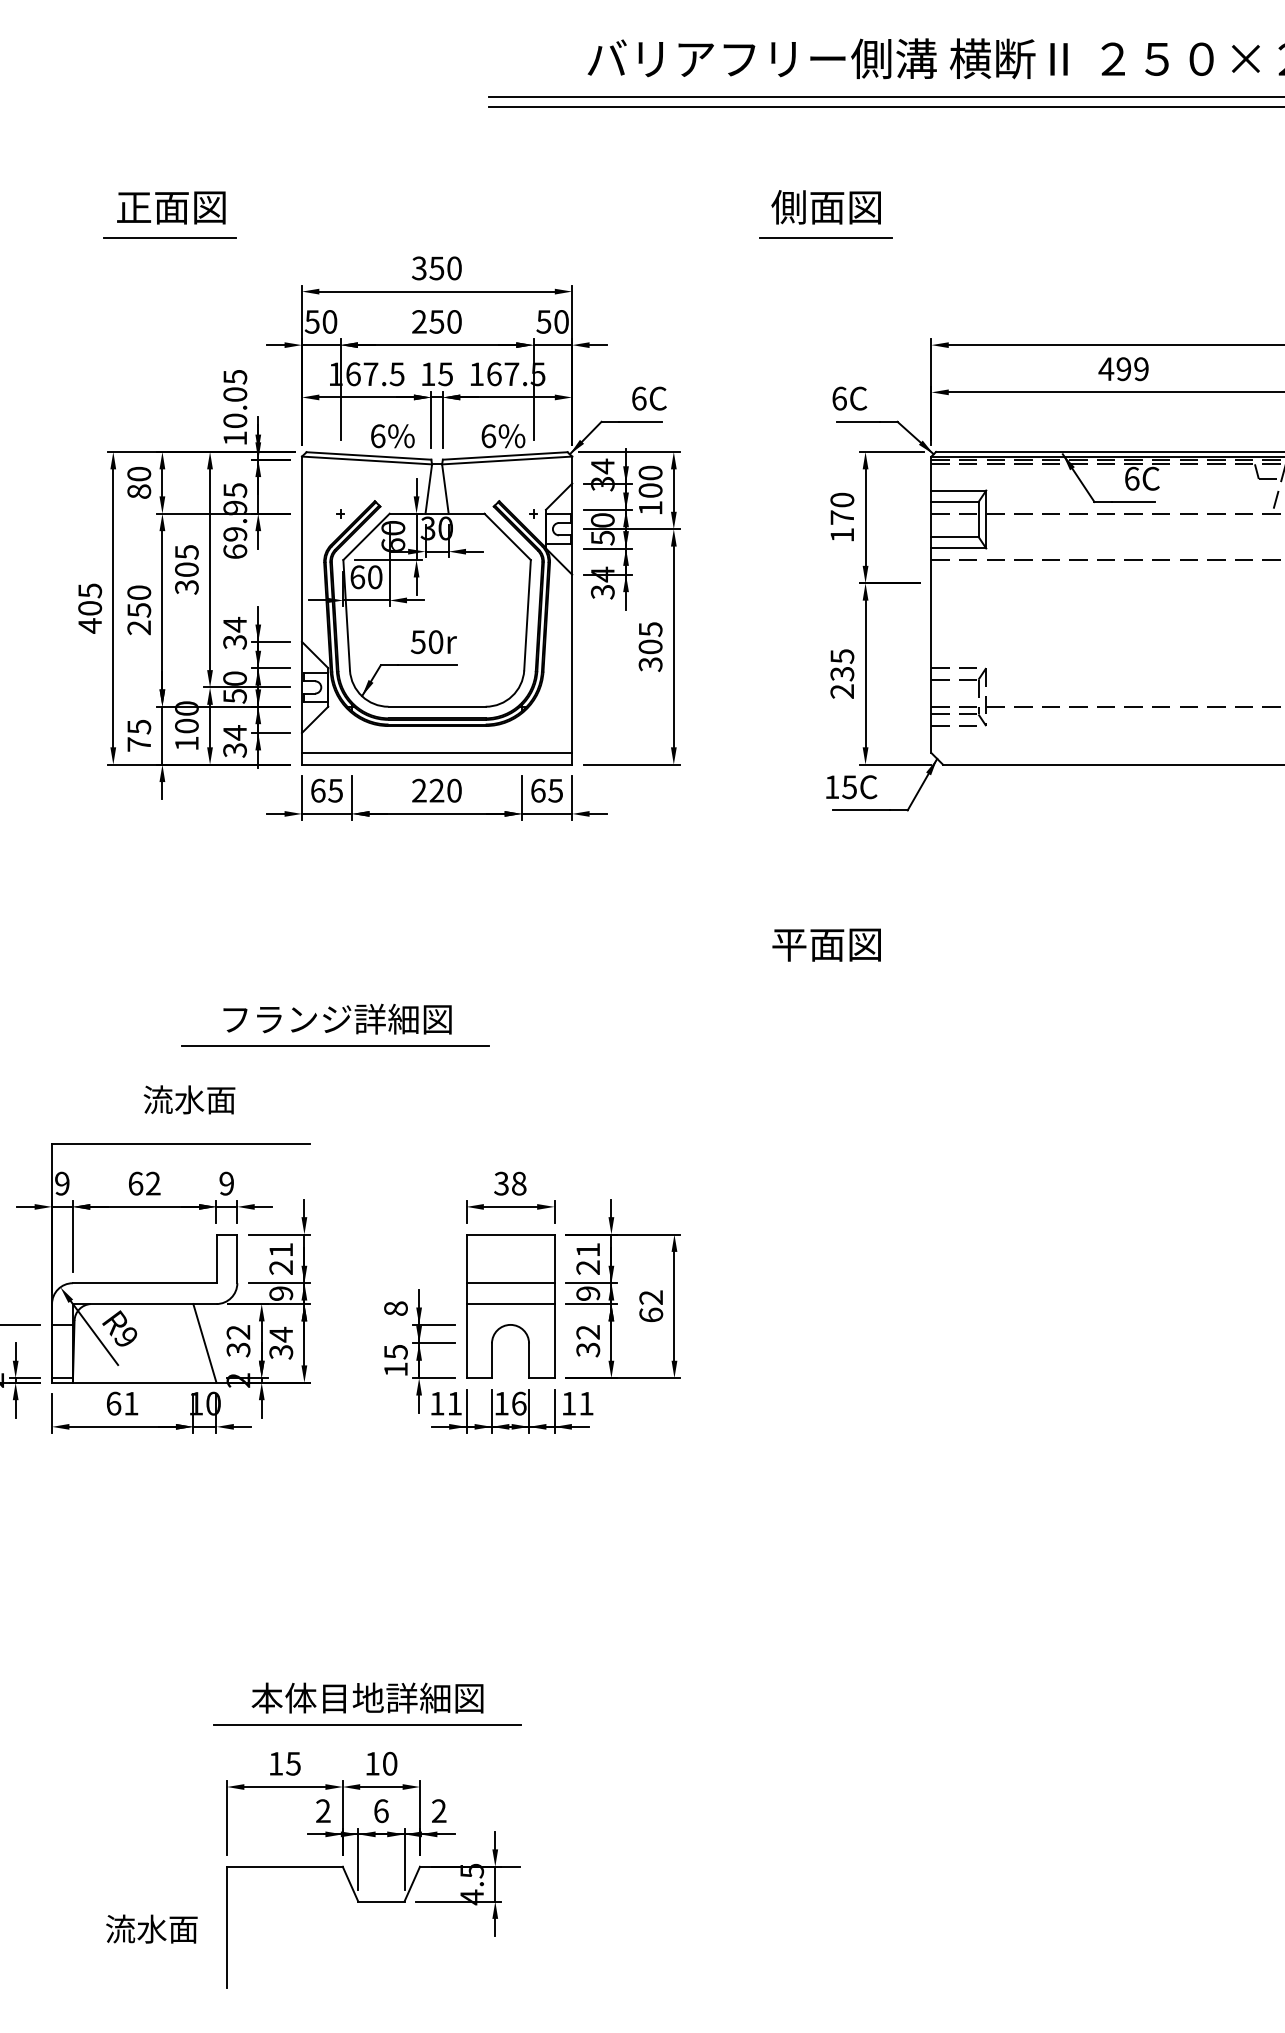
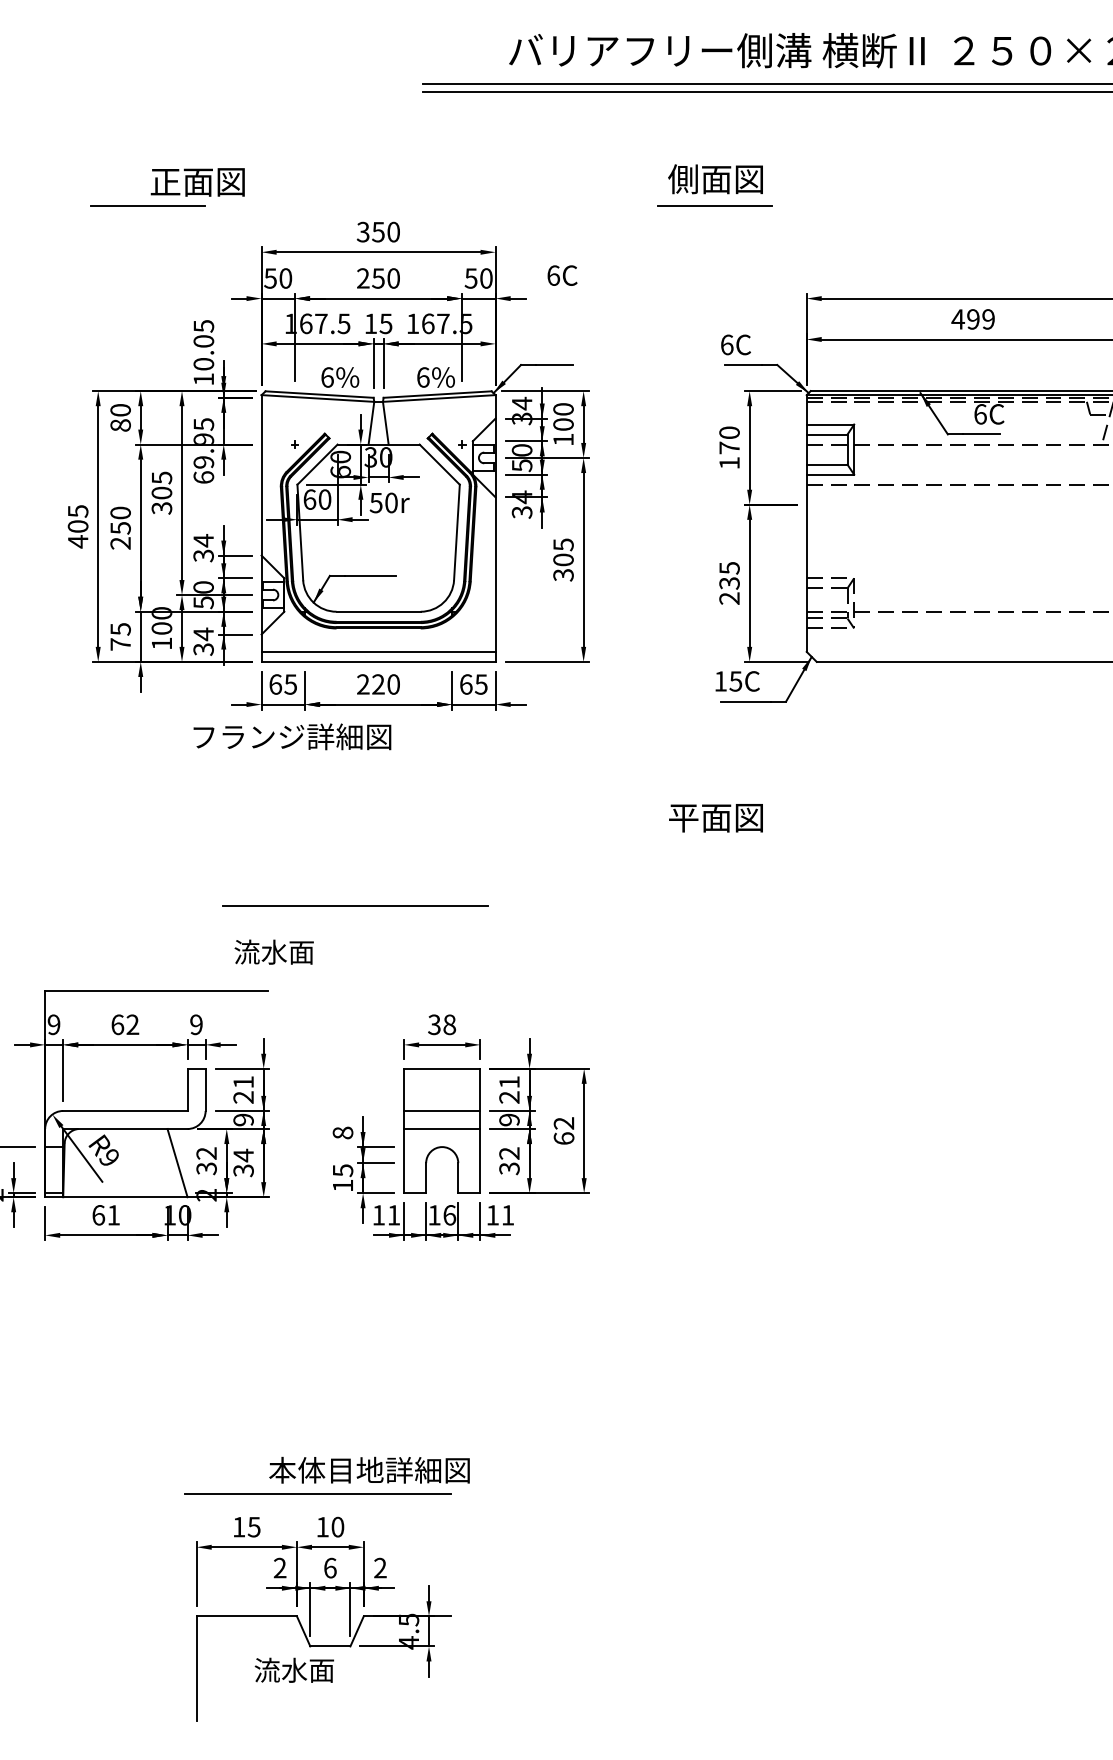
text: (171, 207) -> (197, 182), moved
text: (649, 398) -> (562, 275), moved
text: (433, 642) -> (389, 503), moved
text: (337, 1018) -> (292, 736), moved
line: (335, 1045) -> (355, 905), moved
text: (189, 1099) -> (274, 951), moved
text: (367, 1697) -> (369, 1469), moved
text: (151, 1928) -> (294, 1669), moved

